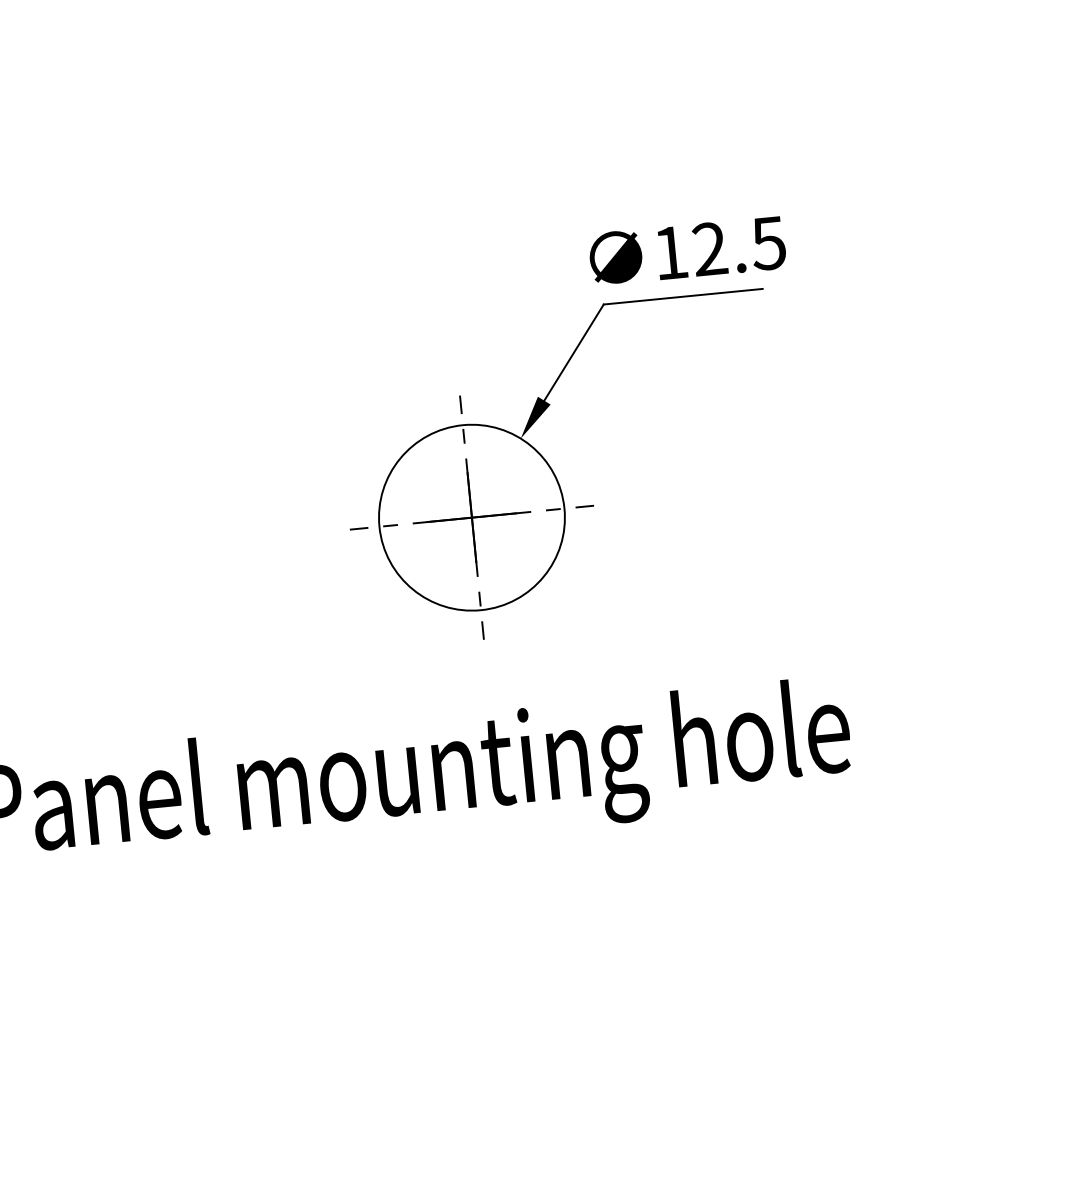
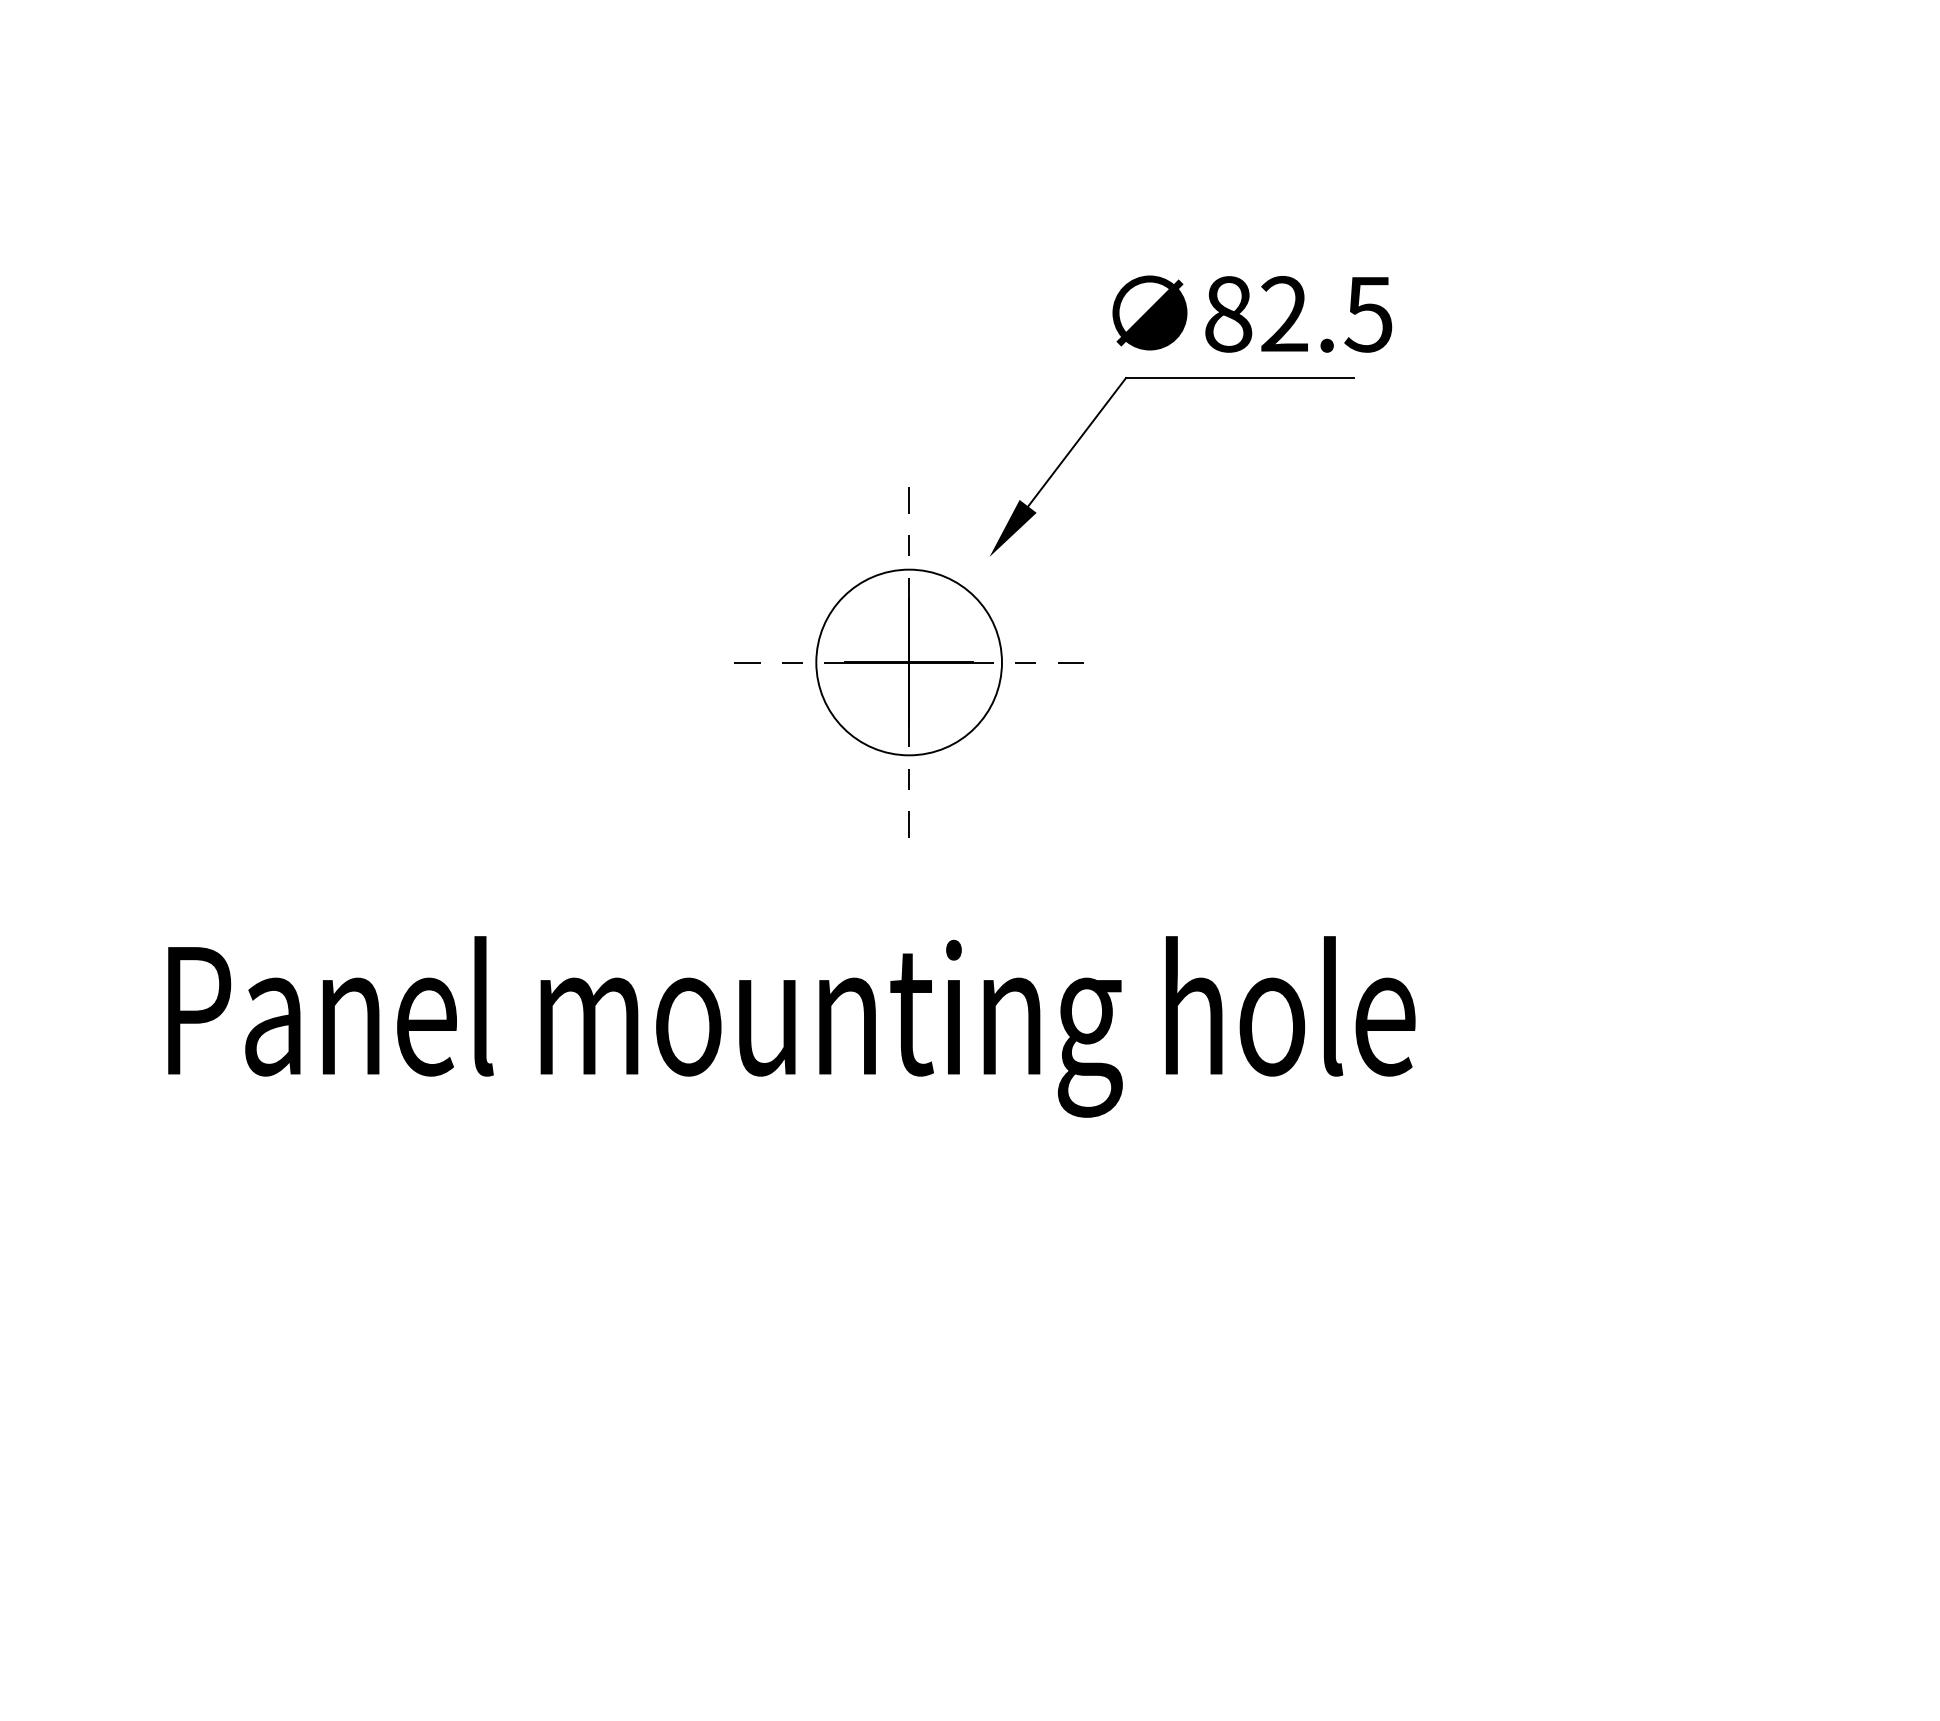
text: (670, 253) -> (1228, 314), 12.5 -> 82.5
circle: (471, 517) -> (908, 662), size x0.7

